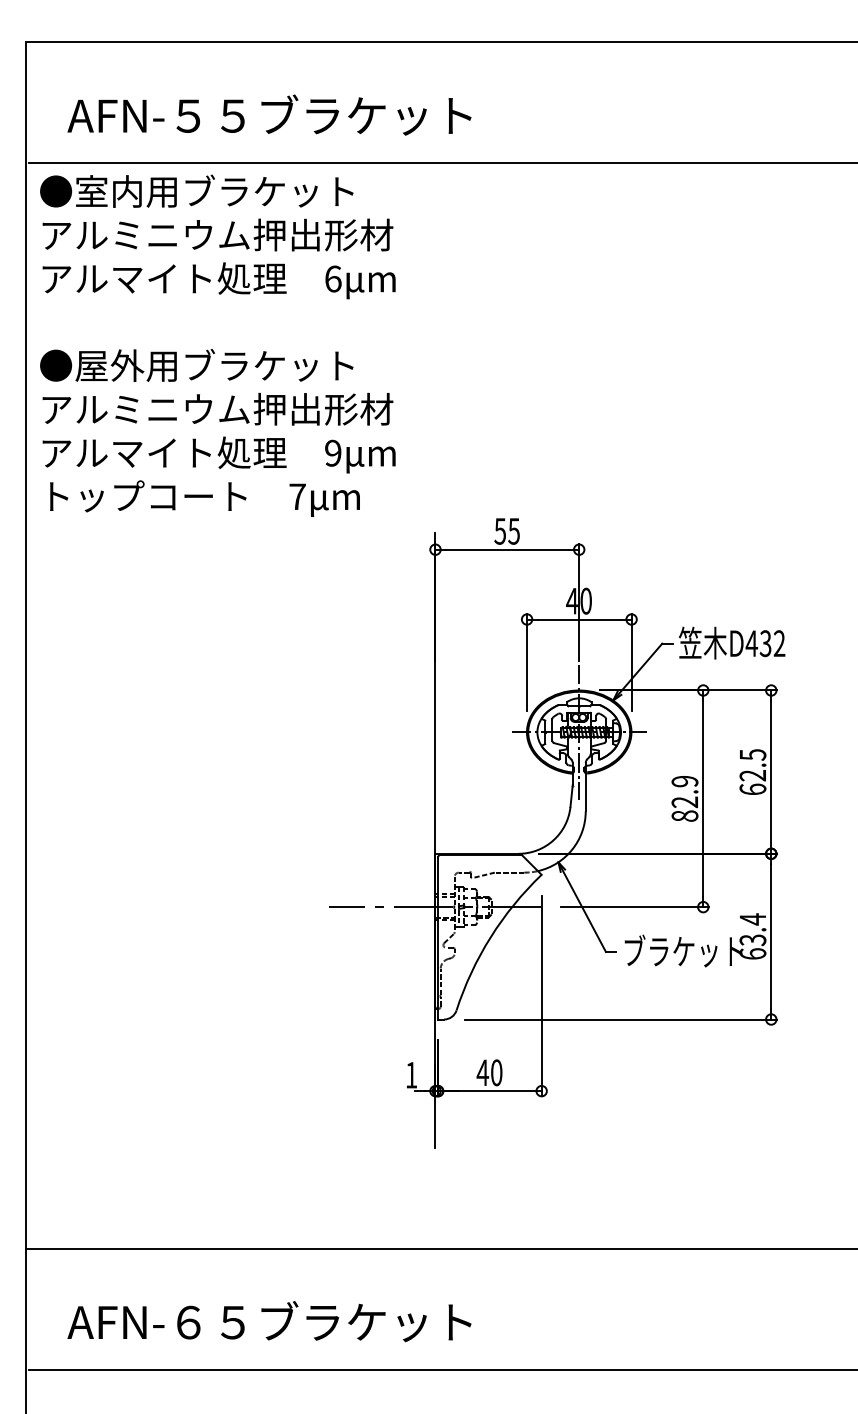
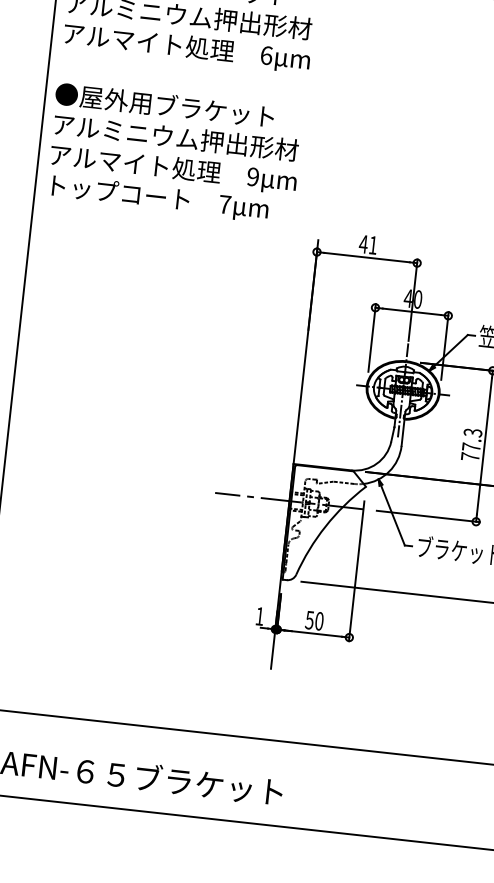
text: (506, 531) -> (367, 244), 55 -> 41
text: (684, 798) -> (471, 444), 82.9 -> 77.3
text: (482, 1072) -> (309, 620), 40 -> 50

